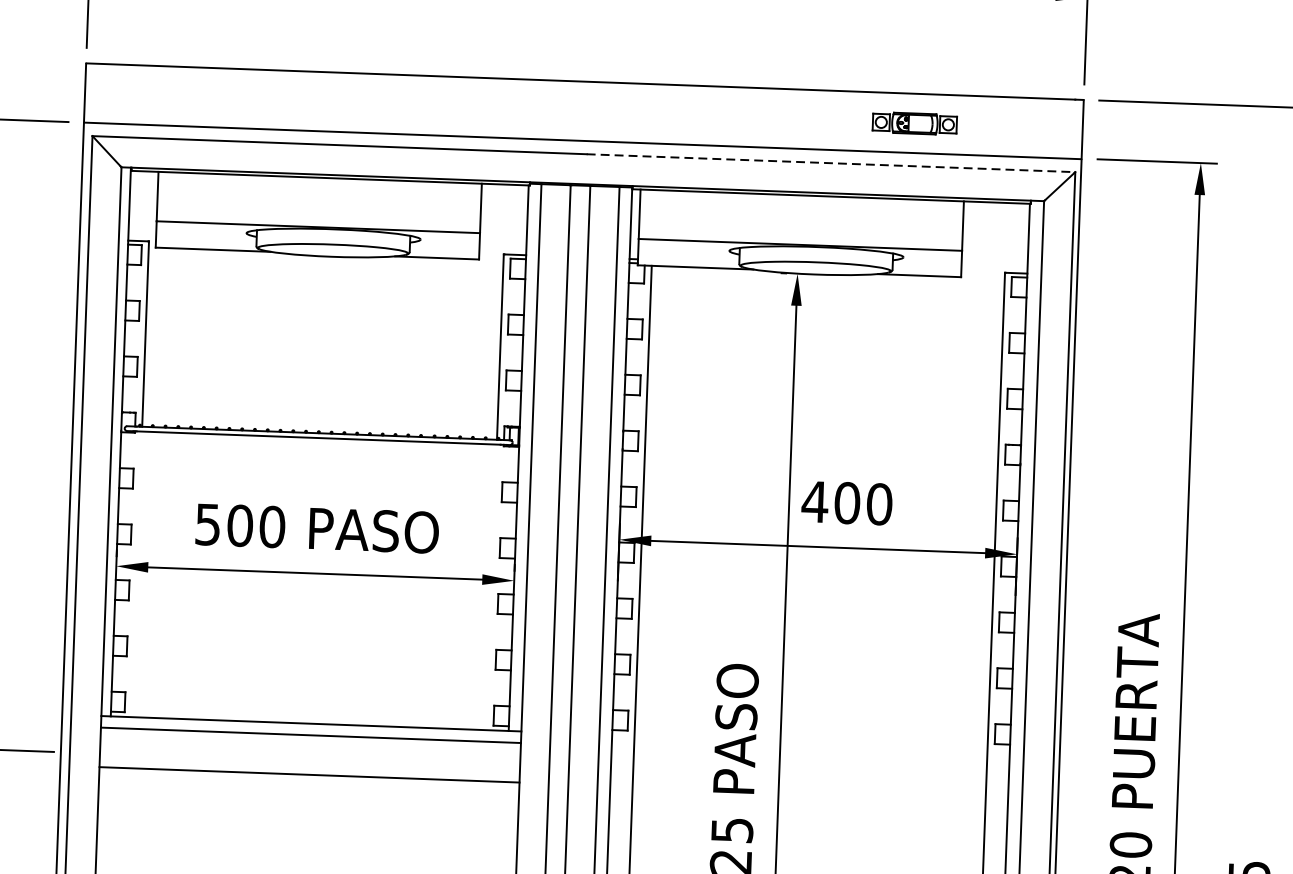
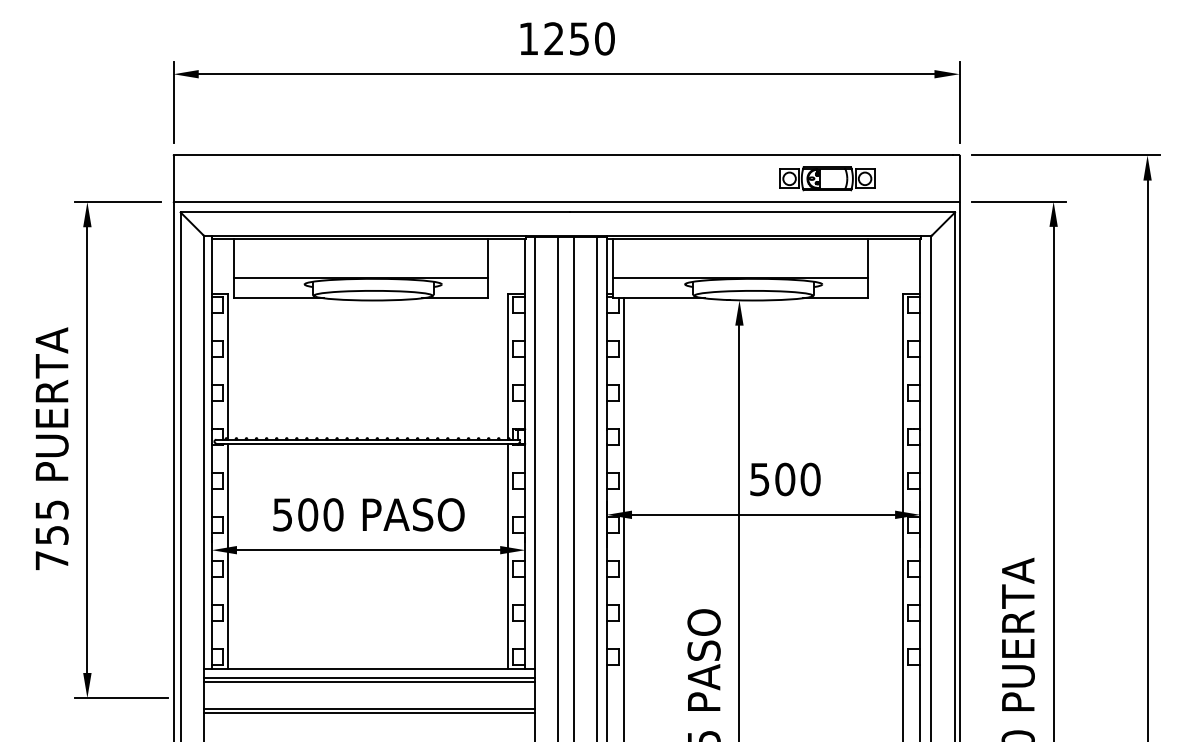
part: (915, 123) -> (827, 178), size x1.43
line: (832, 163) -> (763, 212), dashed -> solid
text: (814, 501) -> (759, 479), 400 -> 500
line: (137, 573) -> (228, 555), added
line: (491, 586) -> (507, 555), added
line: (310, 740) -> (369, 681), added
line: (308, 779) -> (369, 712), added

